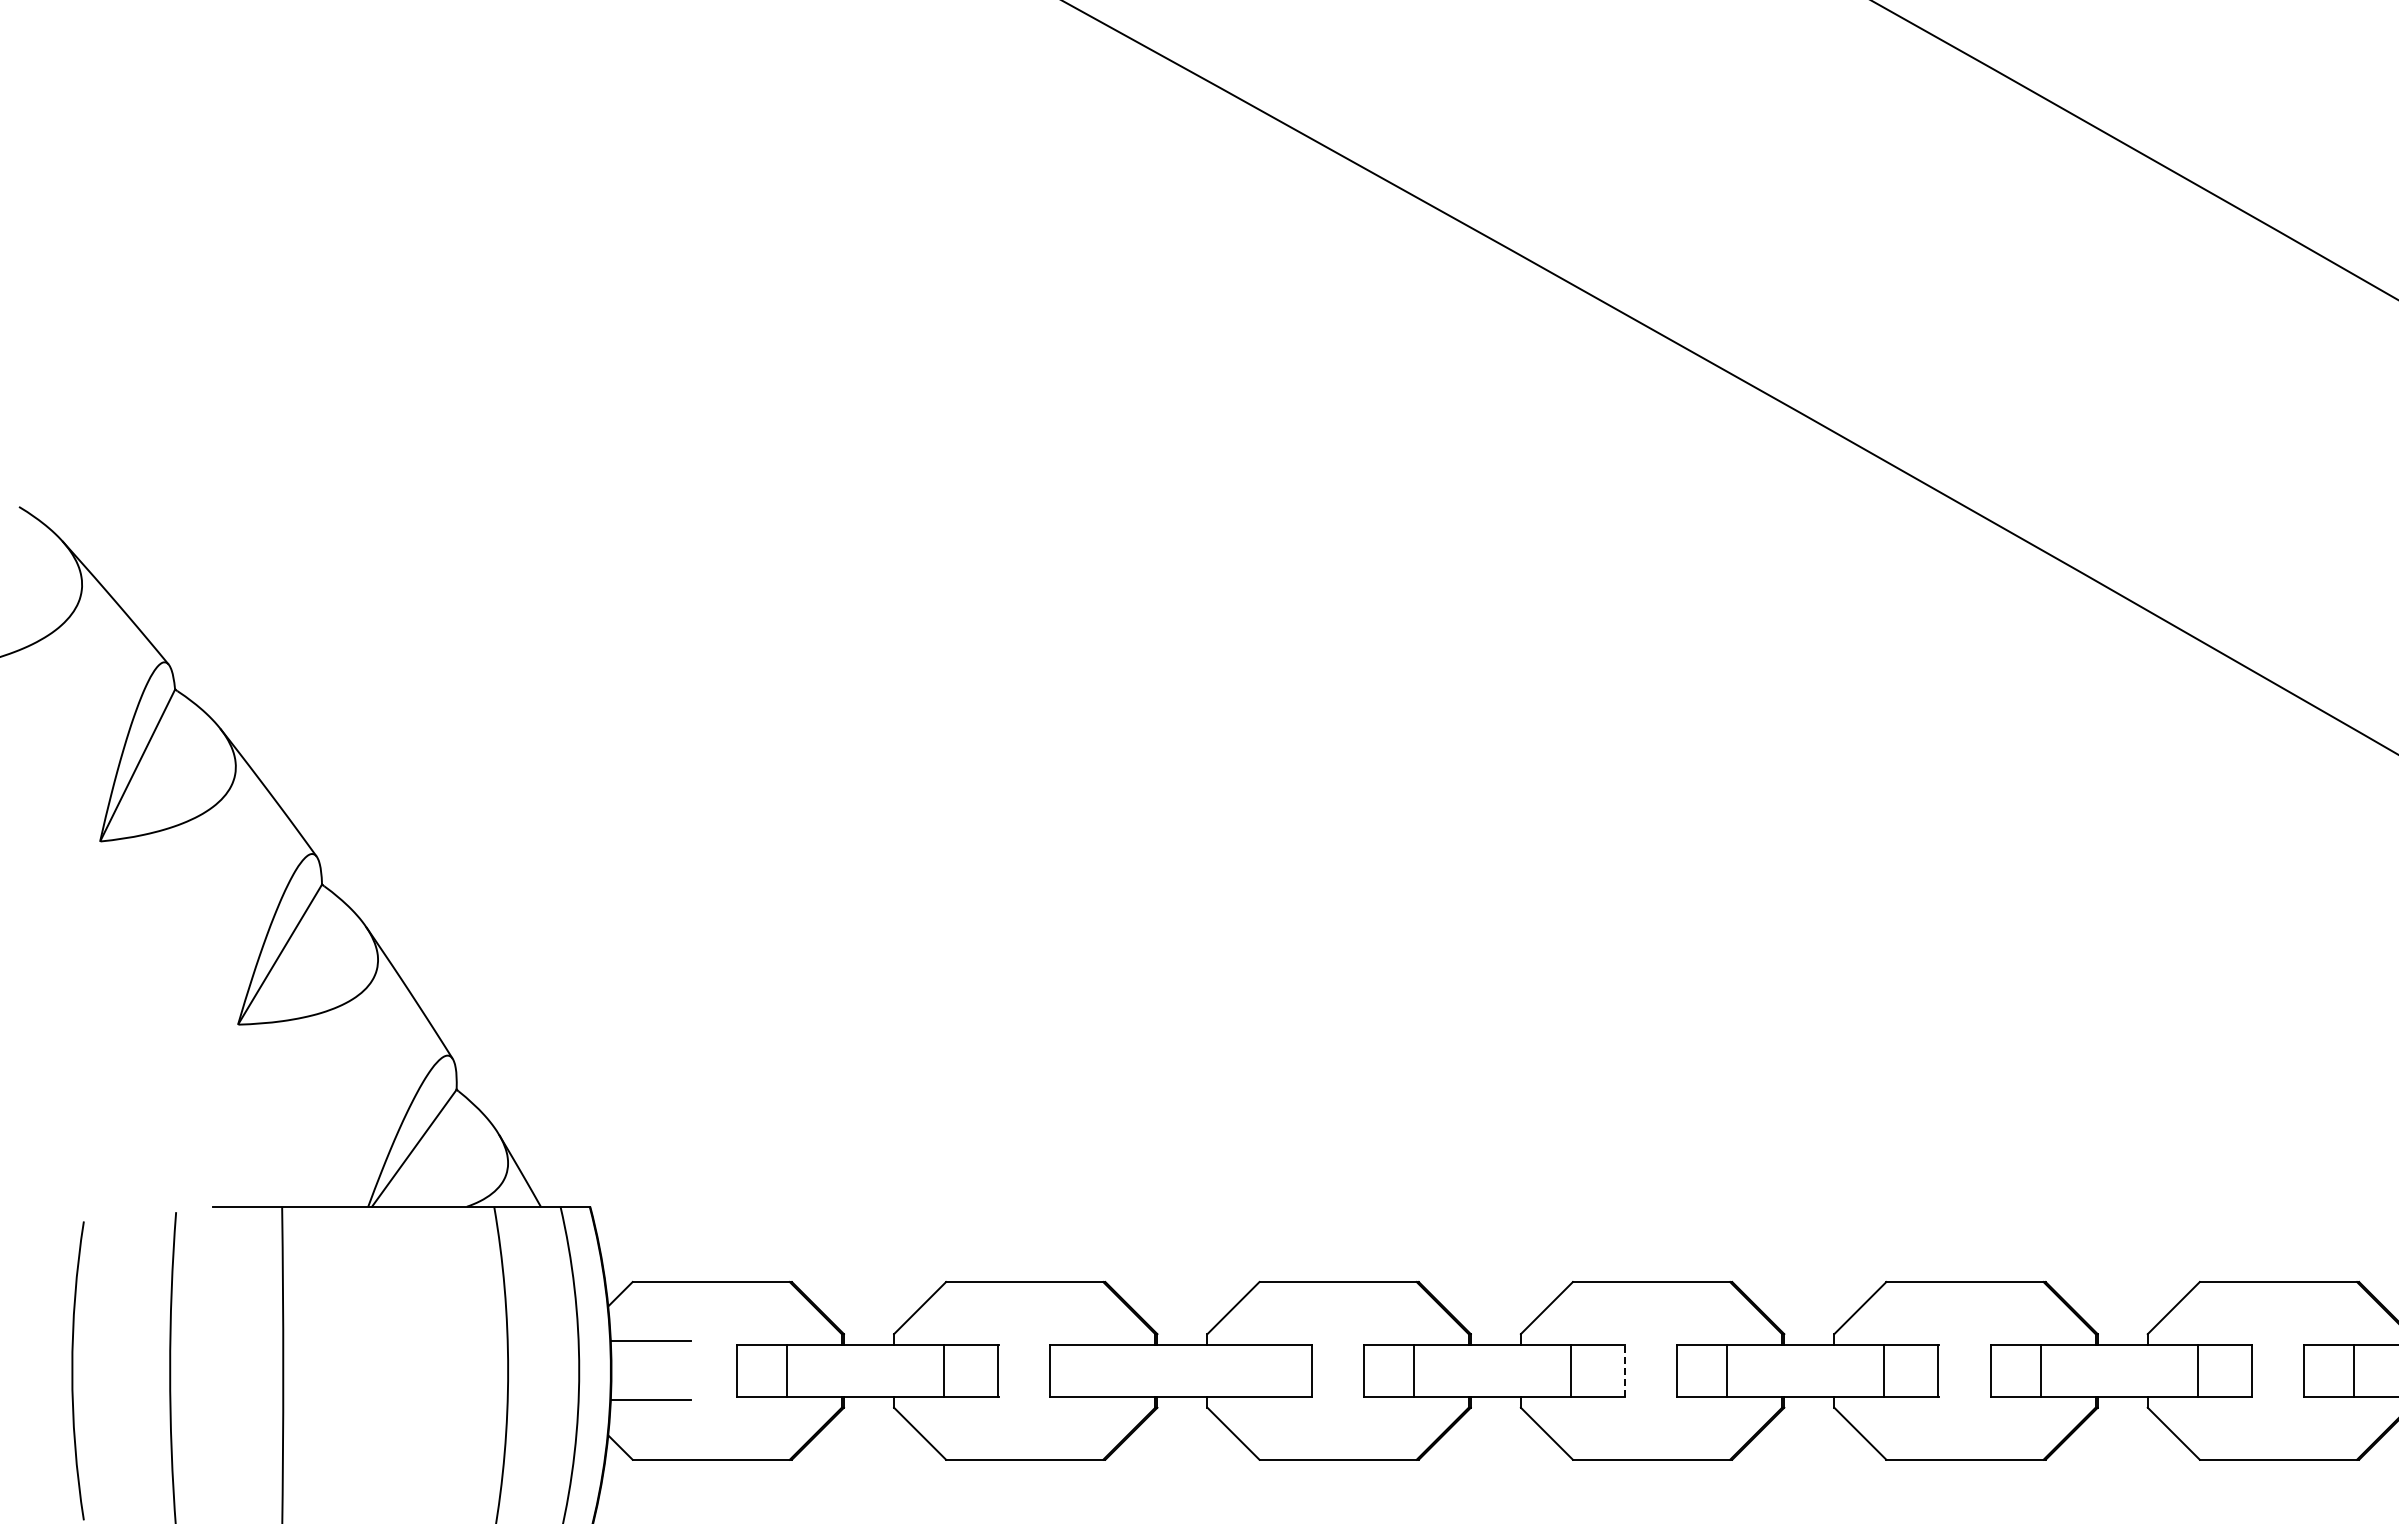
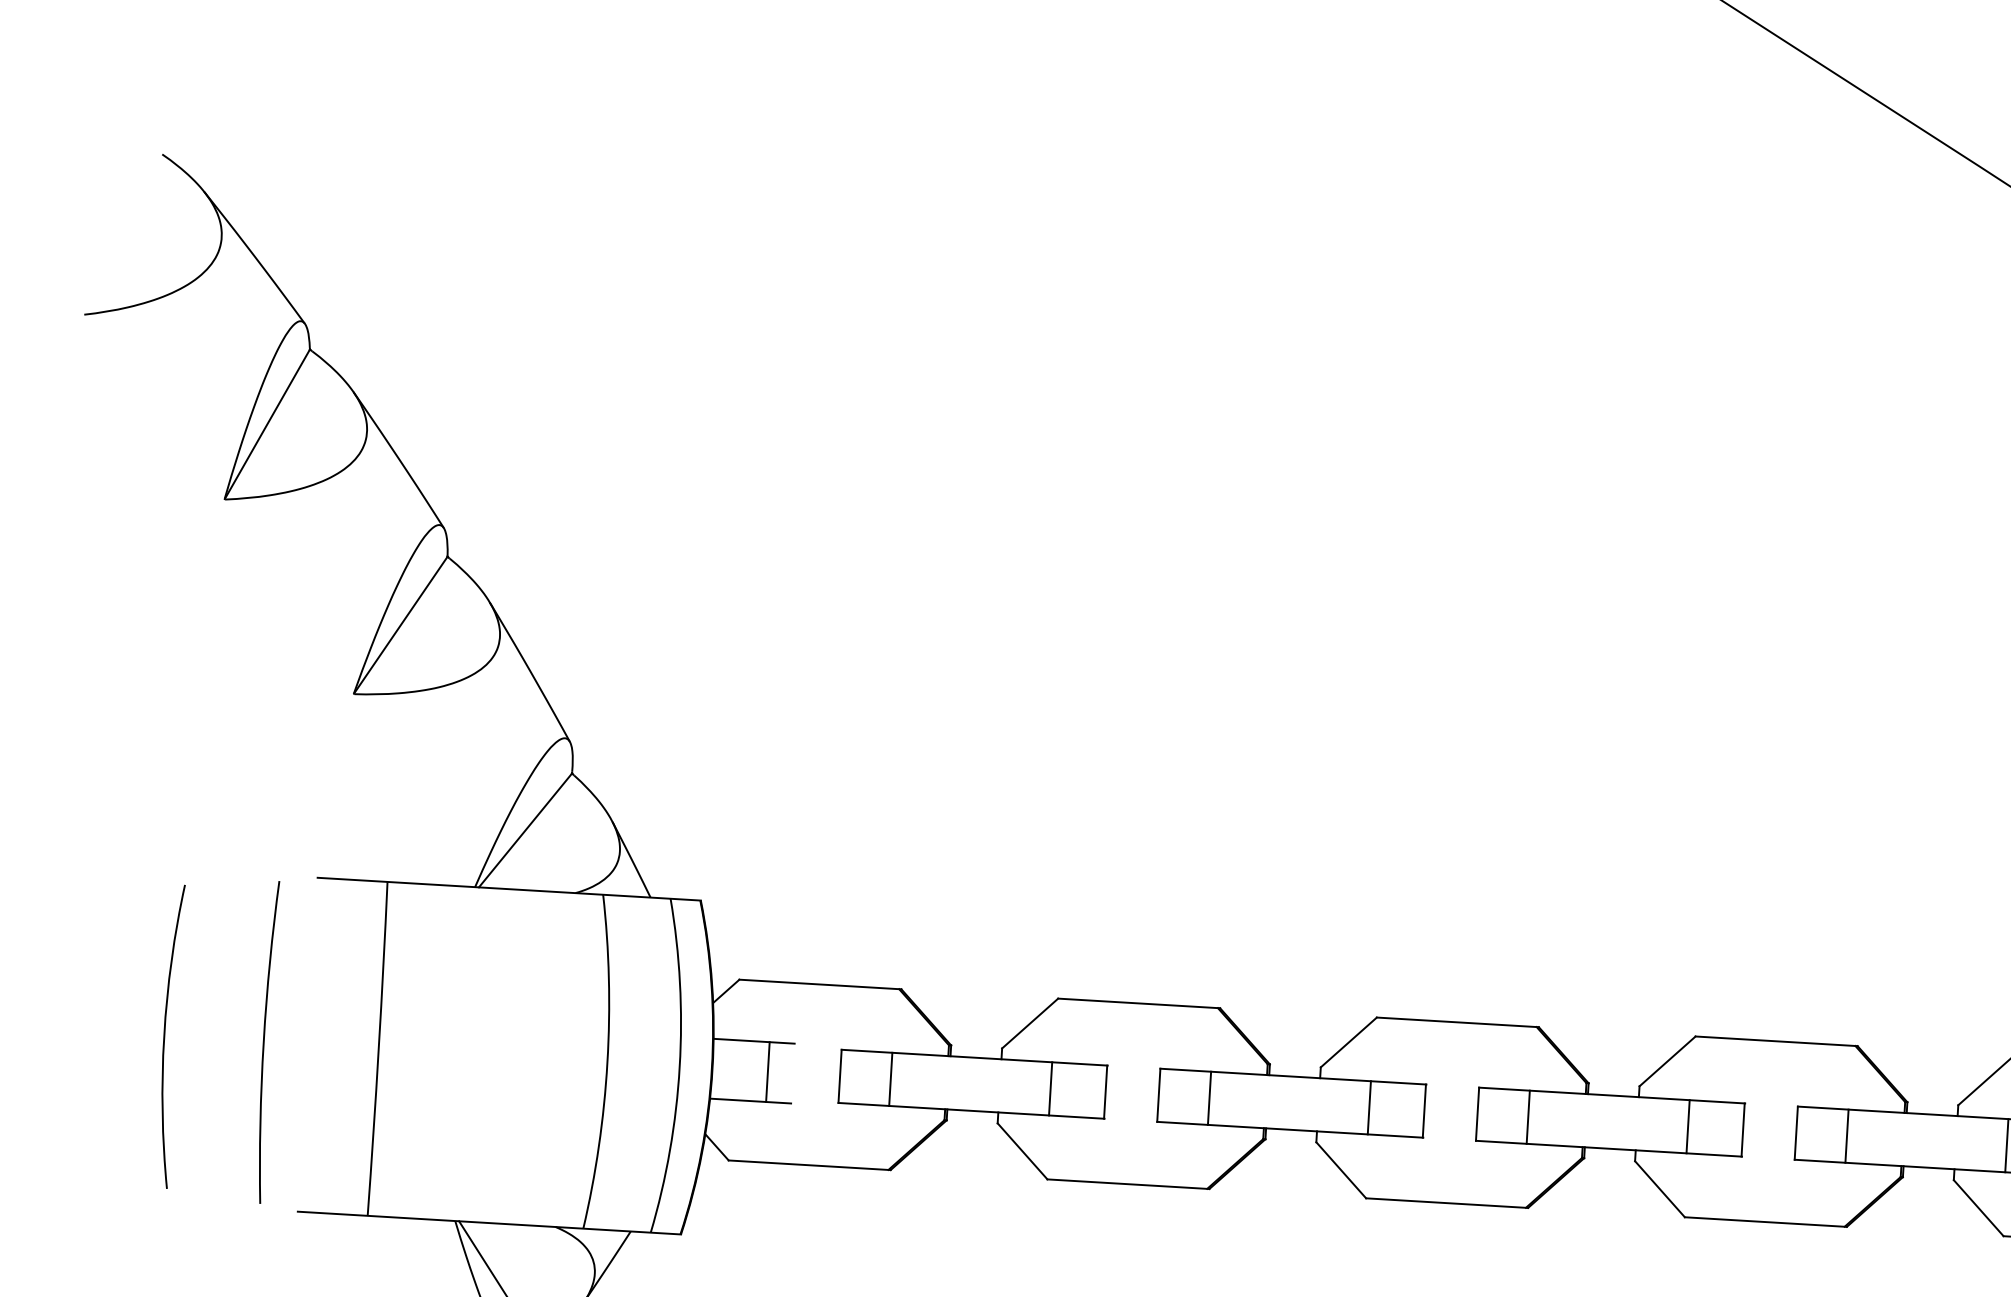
line: (665, 1370) -> (767, 1071), added
line: (1100, 1370) -> (1209, 1097), added
line: (1257, 1370) -> (1369, 1107), added
line: (1624, 1370) -> (1742, 1129), dashed -> solid

